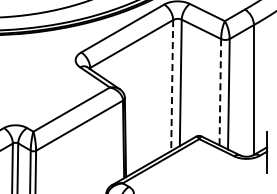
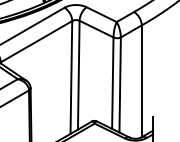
line: (172, 85) -> (71, 77), dashed -> solid
line: (220, 91) -> (112, 82), dashed -> solid

